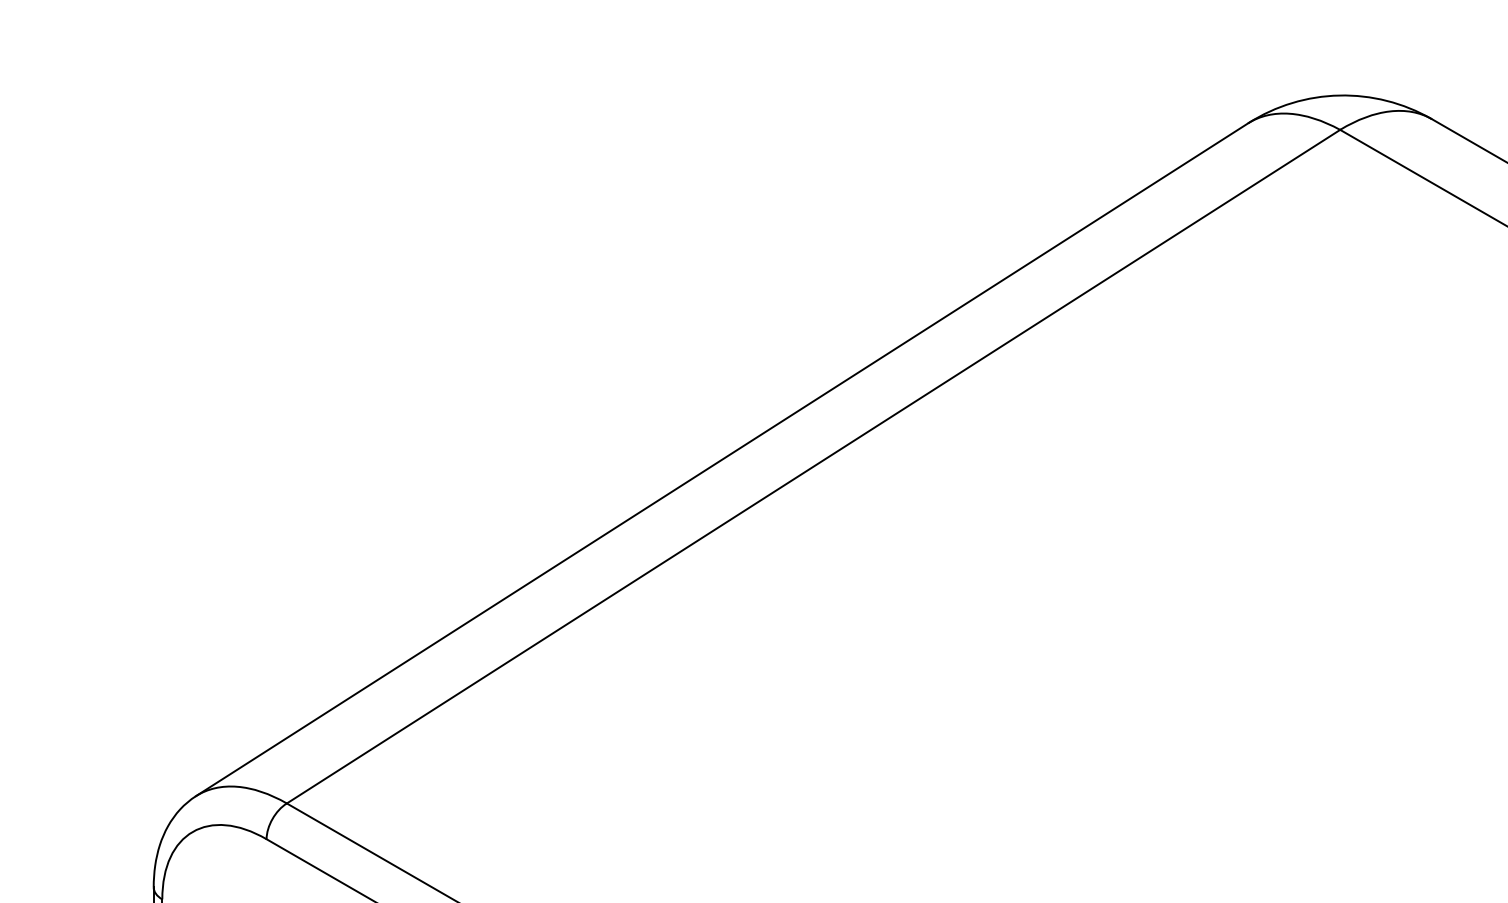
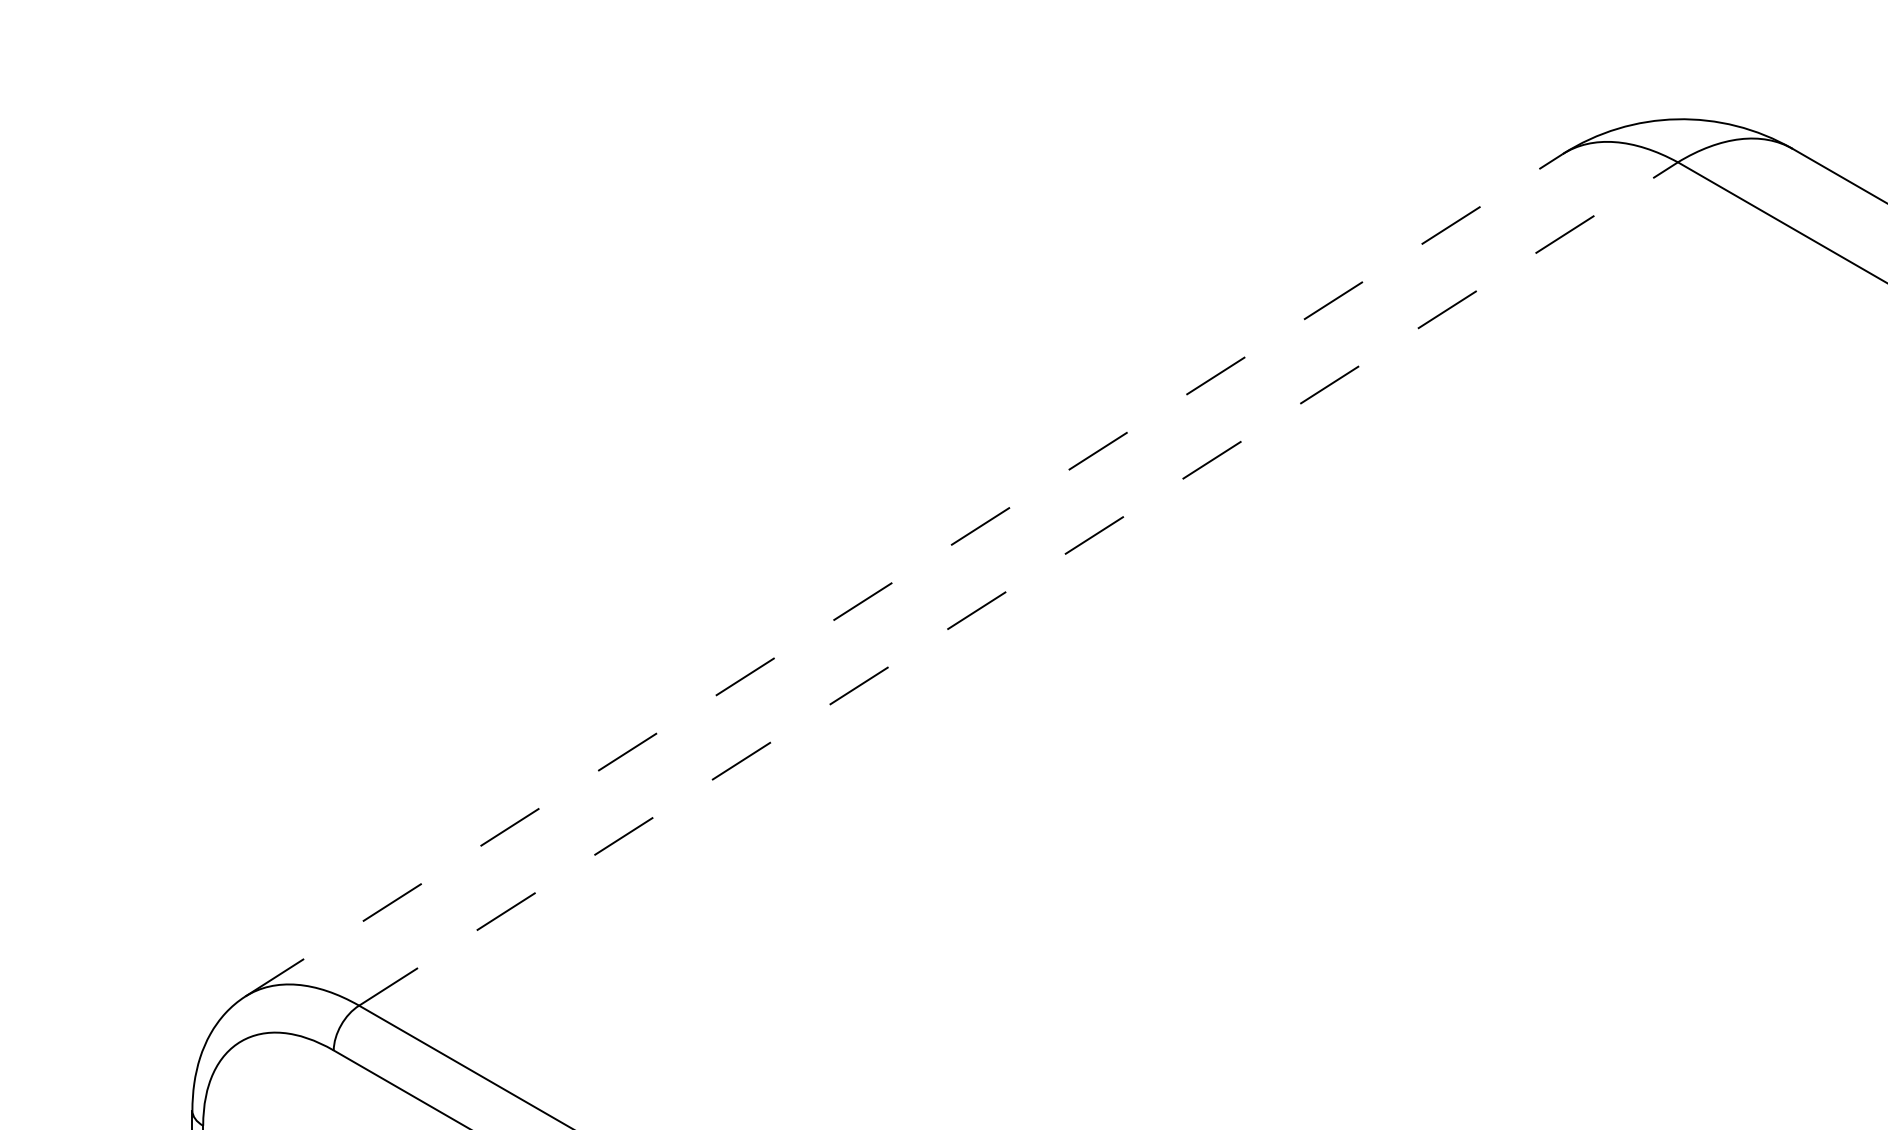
line: (721, 459) -> (903, 575), solid -> dashed
line: (813, 467) -> (1018, 584), solid -> dashed

